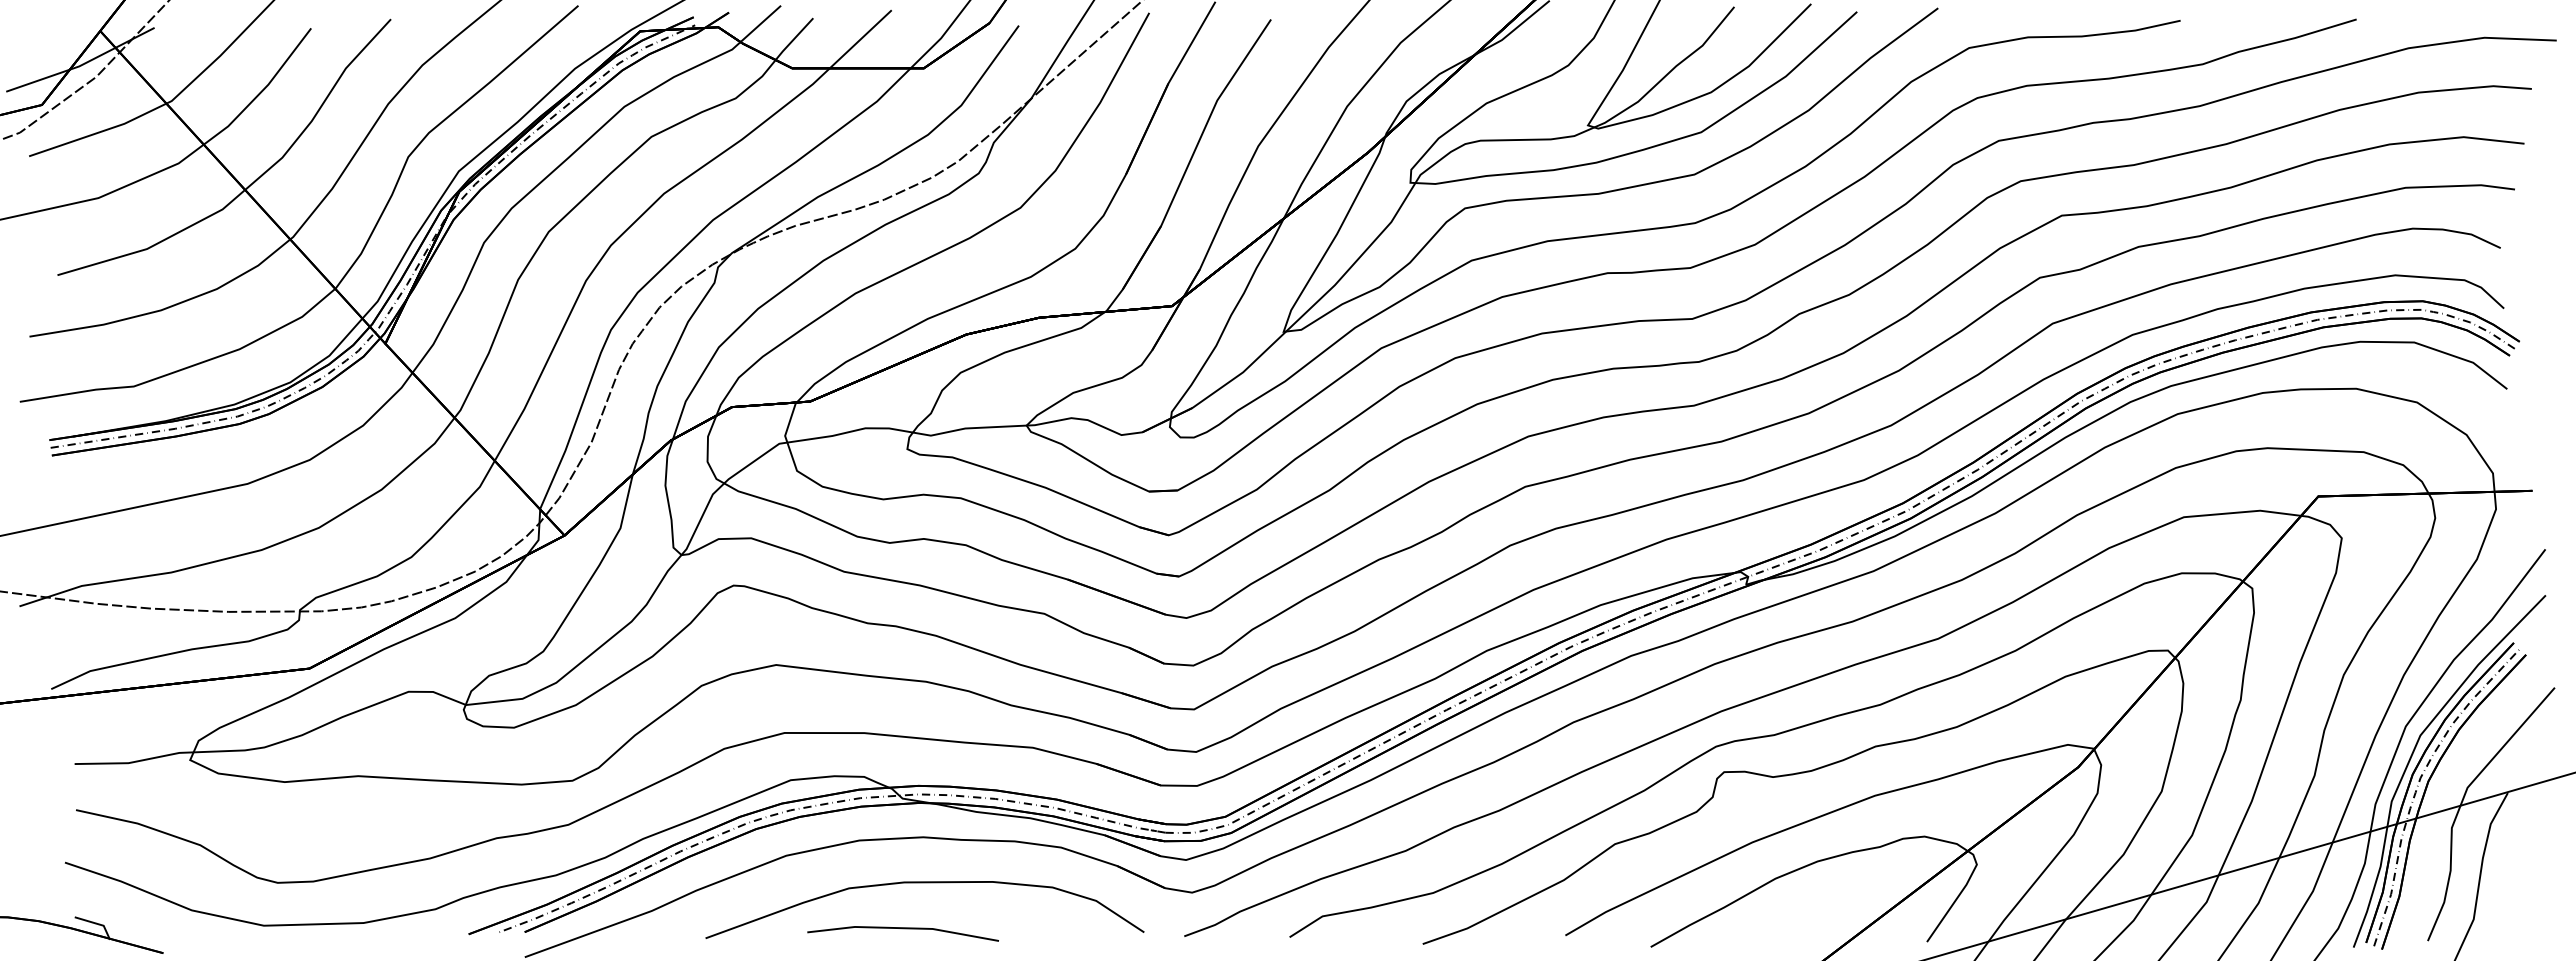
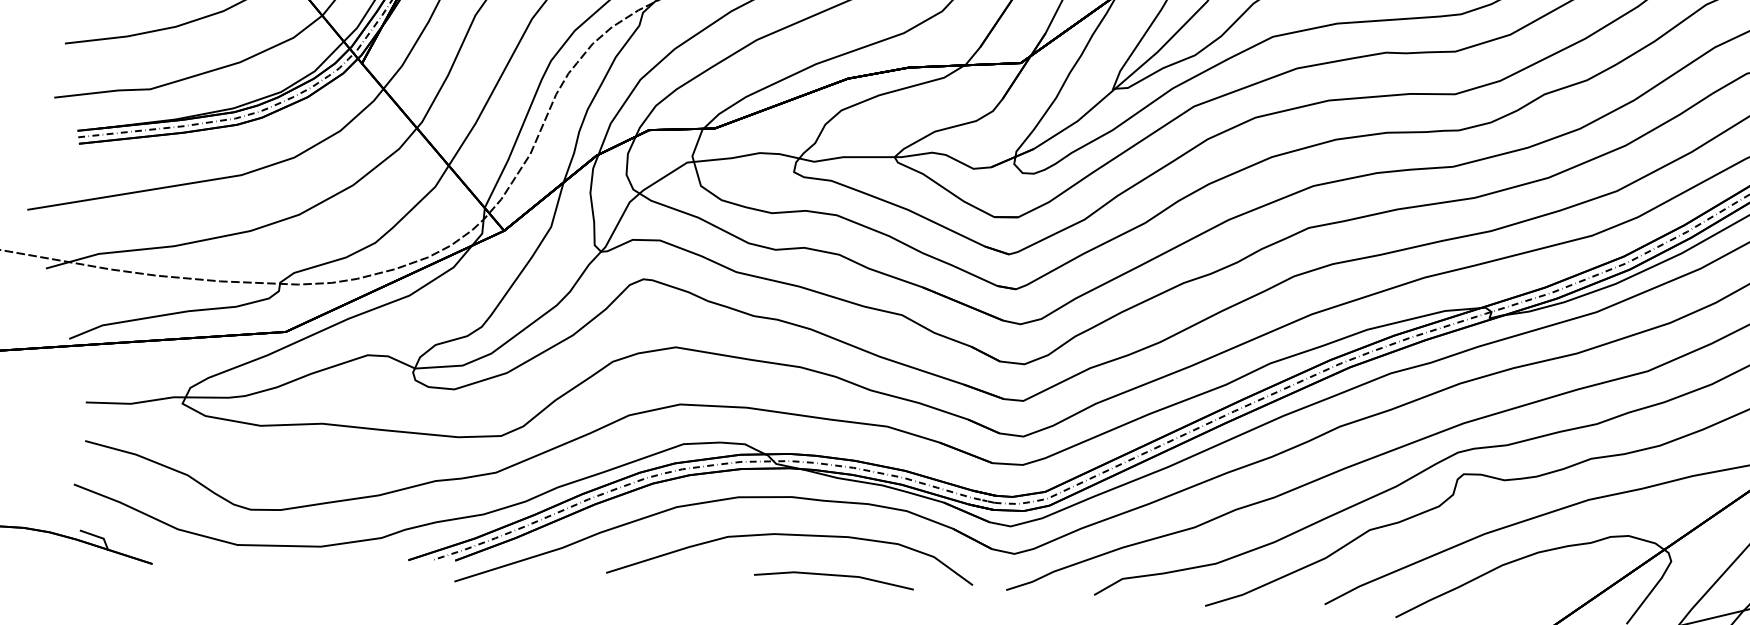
line: (902, 929) -> (833, 576), moved

